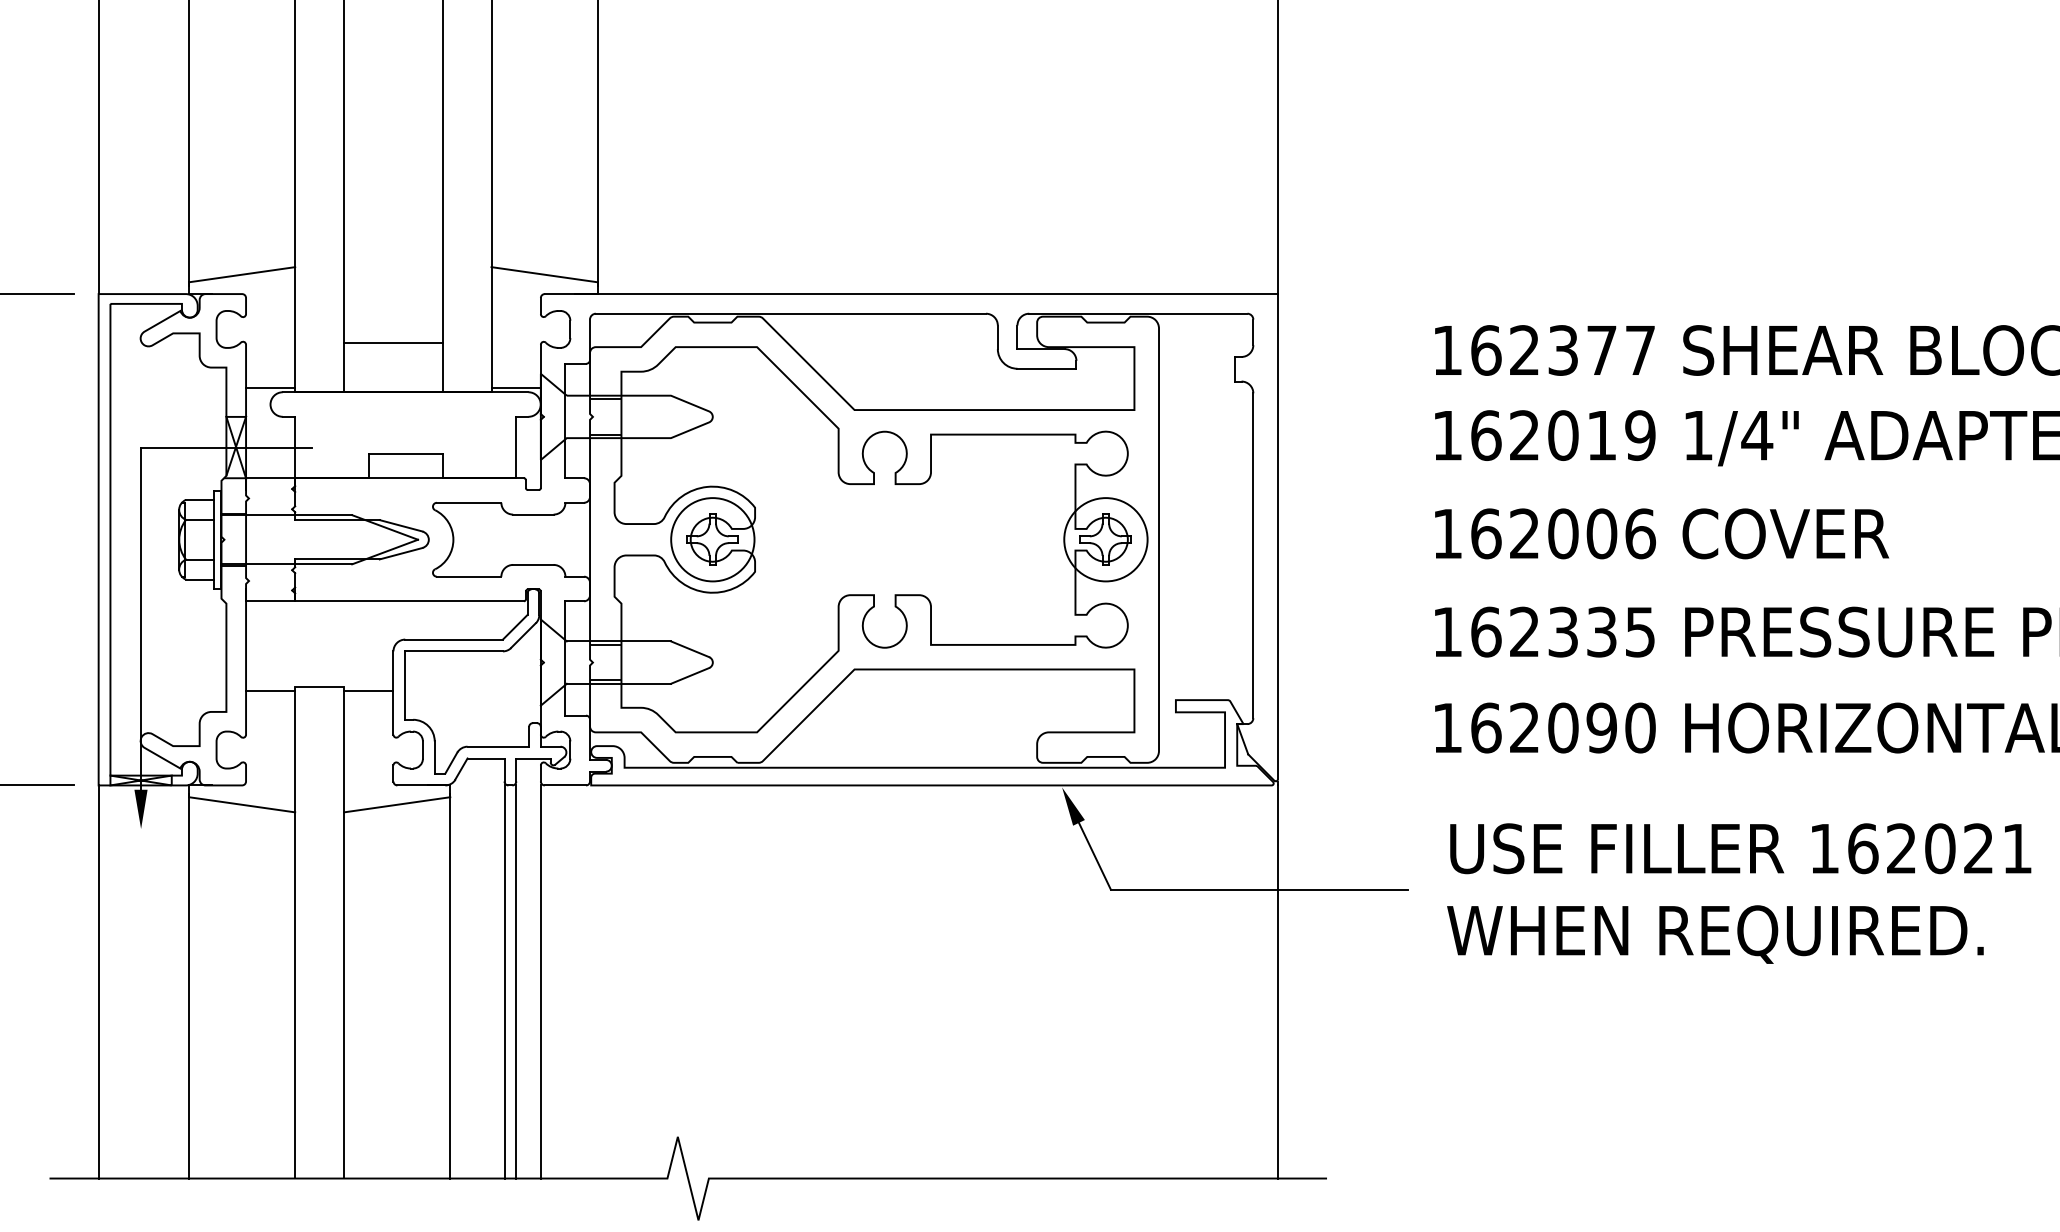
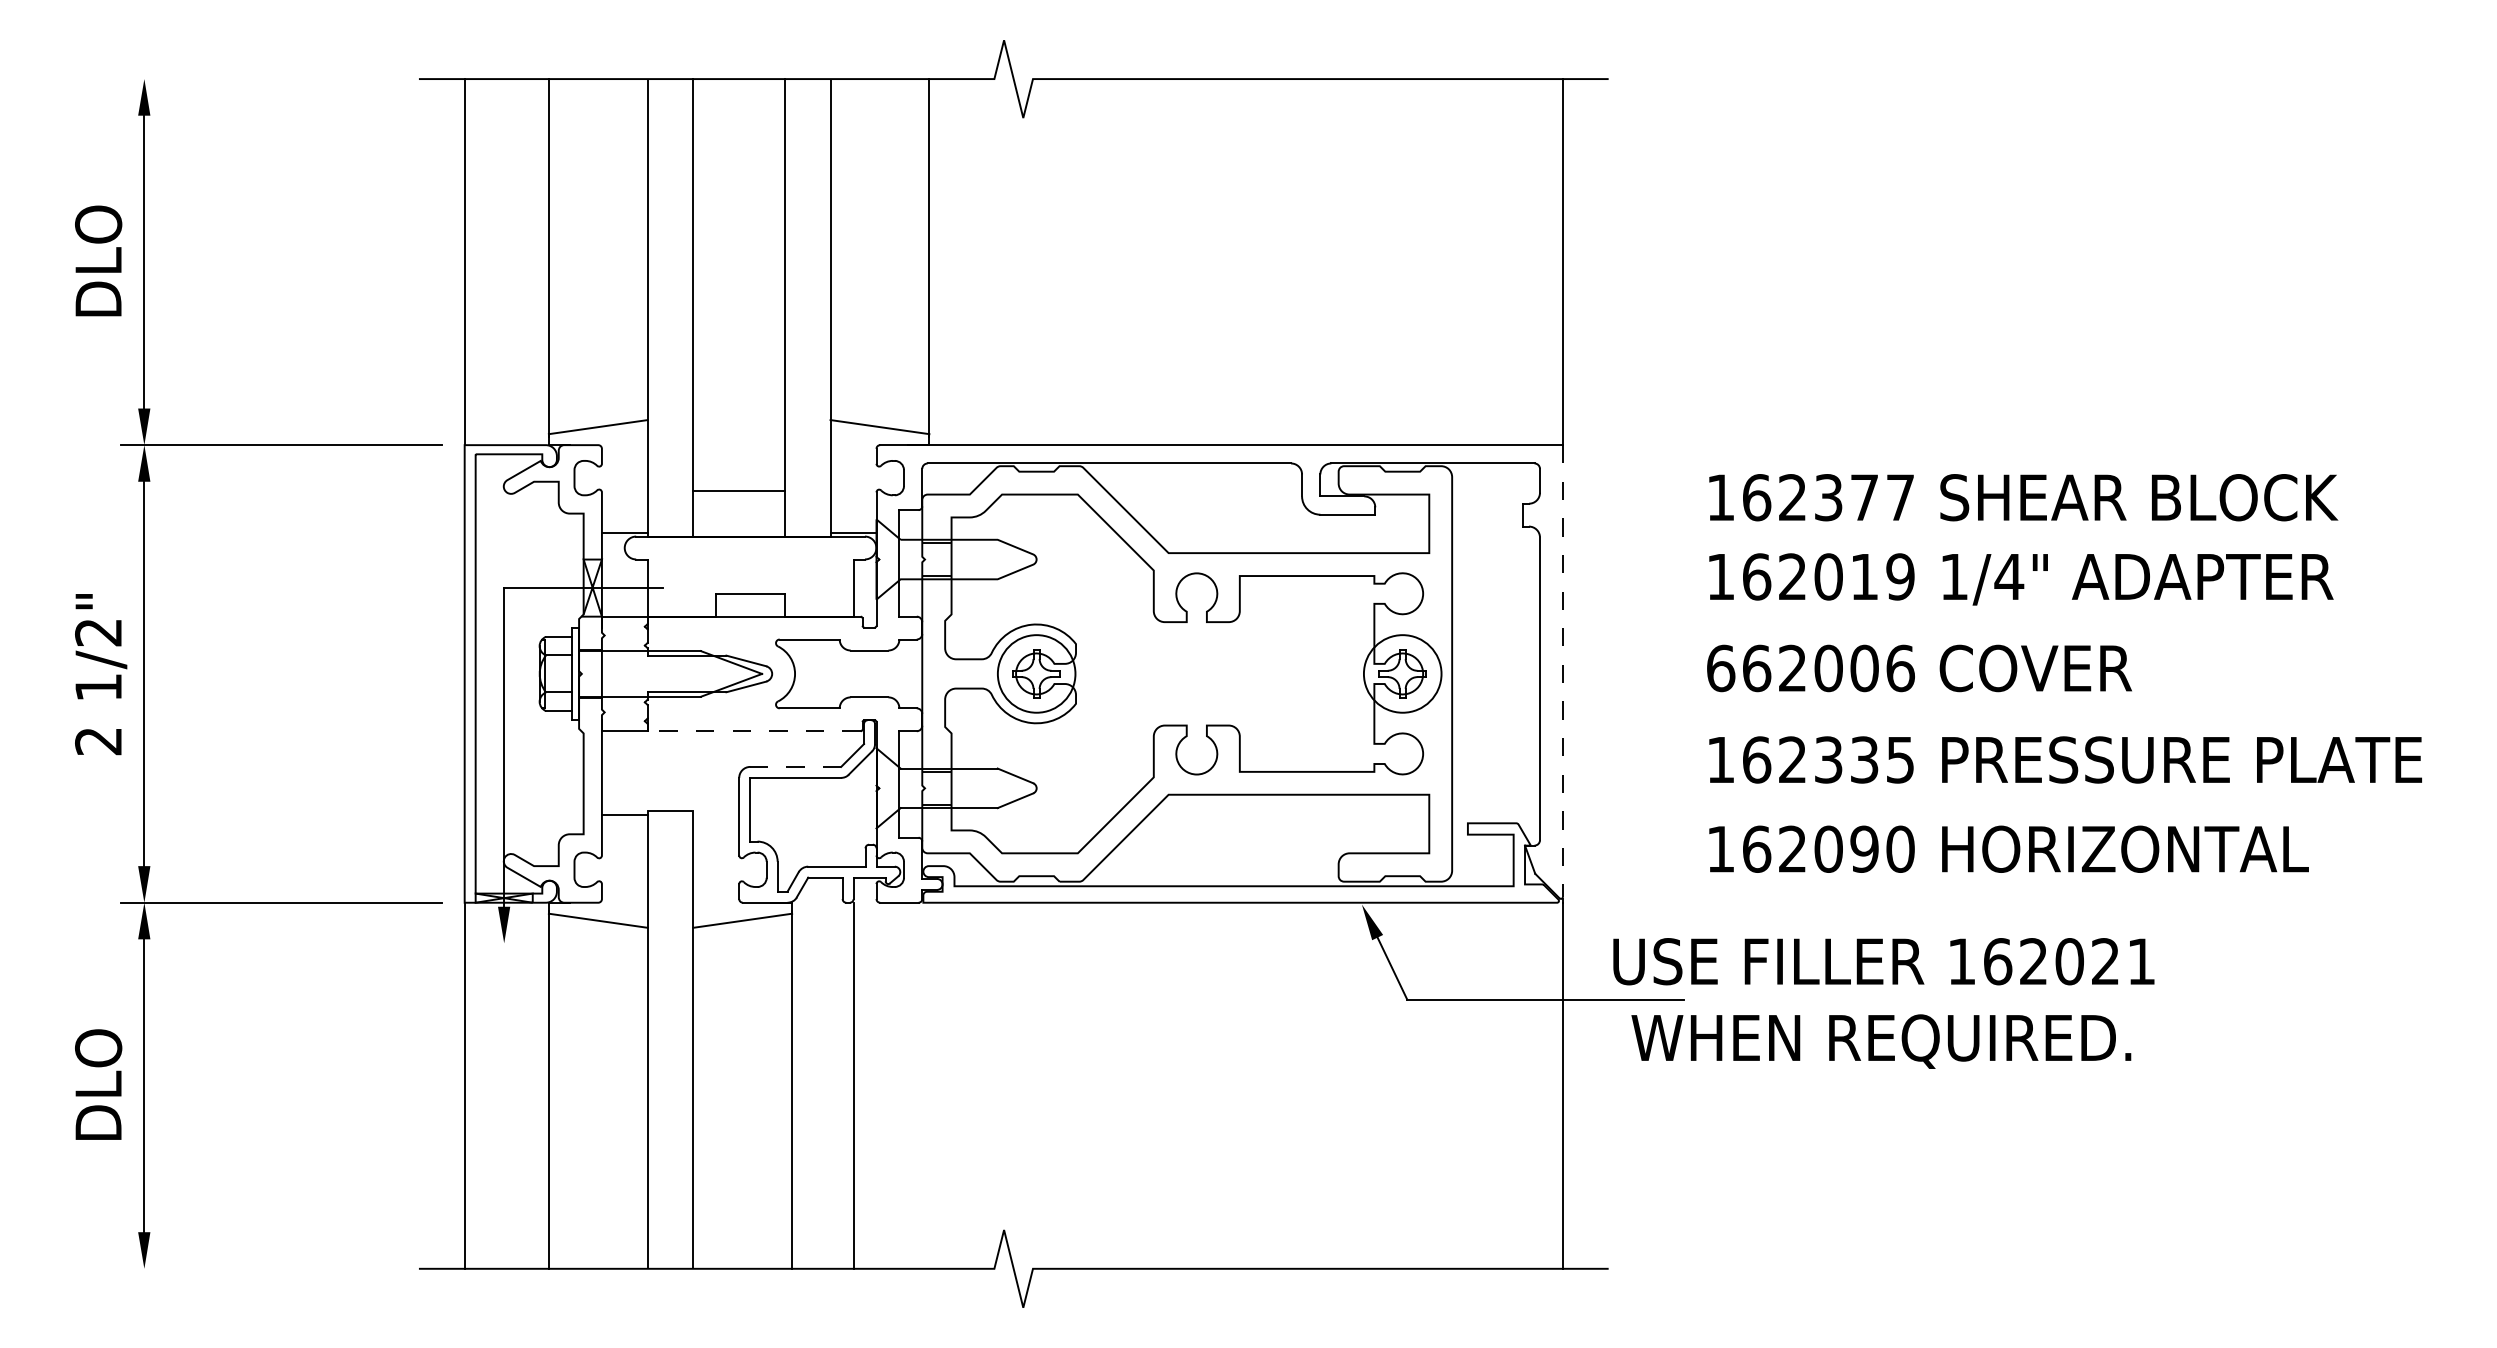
text: (1448, 533) -> (1721, 668), 162006 -> 662006
line: (1277, 537) -> (1562, 671), solid -> dashed
line: (409, 601) -> (754, 731), solid -> dashed
line: (453, 639) -> (795, 766), solid -> dashed
line: (369, 690) -> (716, 814), removed
text: (1740, 848) -> (1883, 961), moved
text: (1715, 934) -> (1881, 1041), moved
line: (504, 981) -> (842, 1085), removed
line: (540, 981) -> (876, 1085), removed

